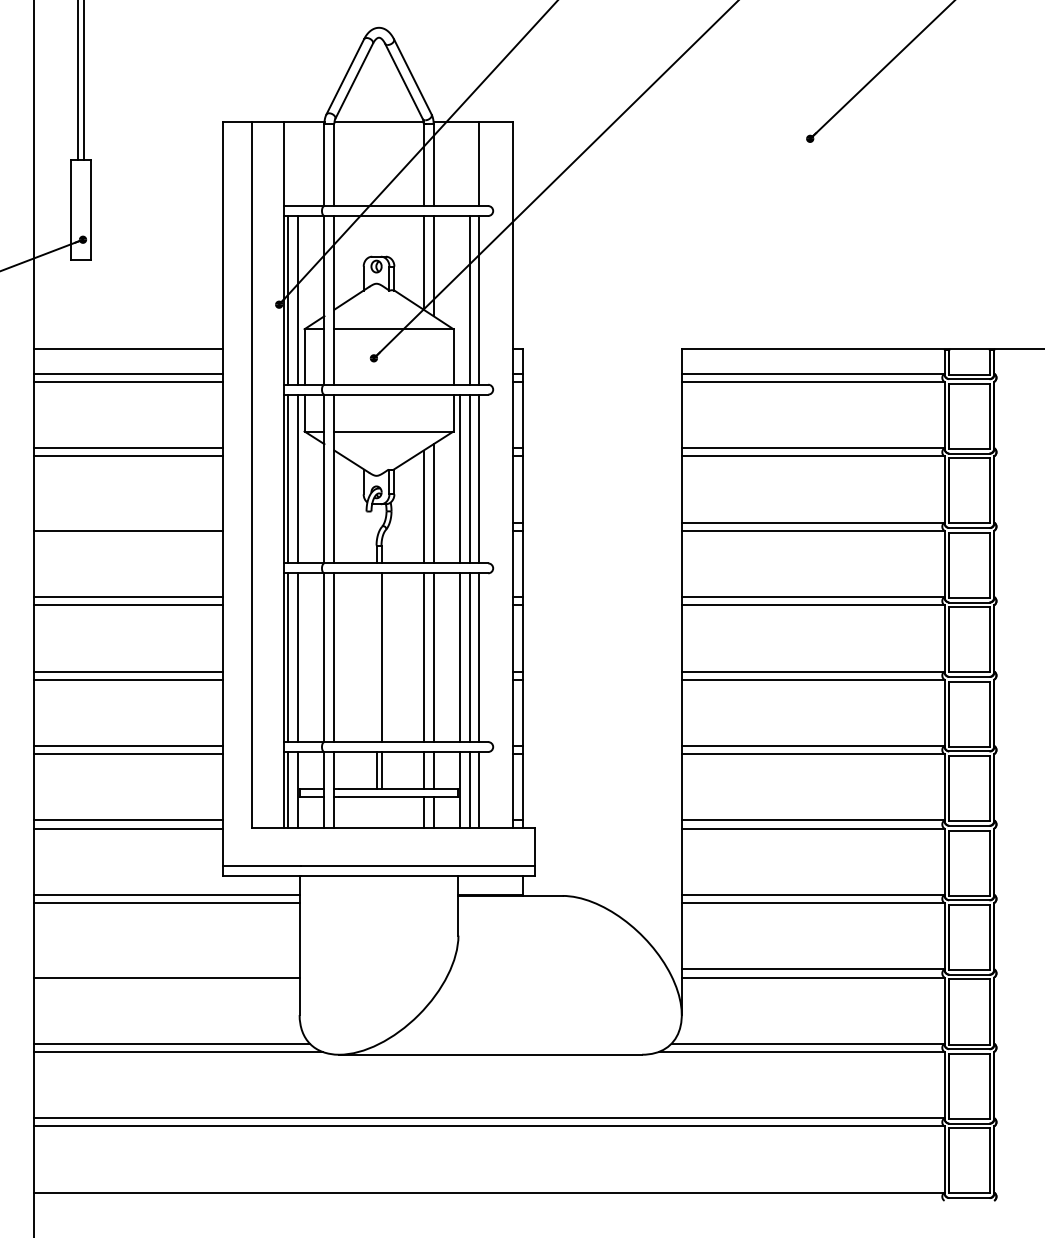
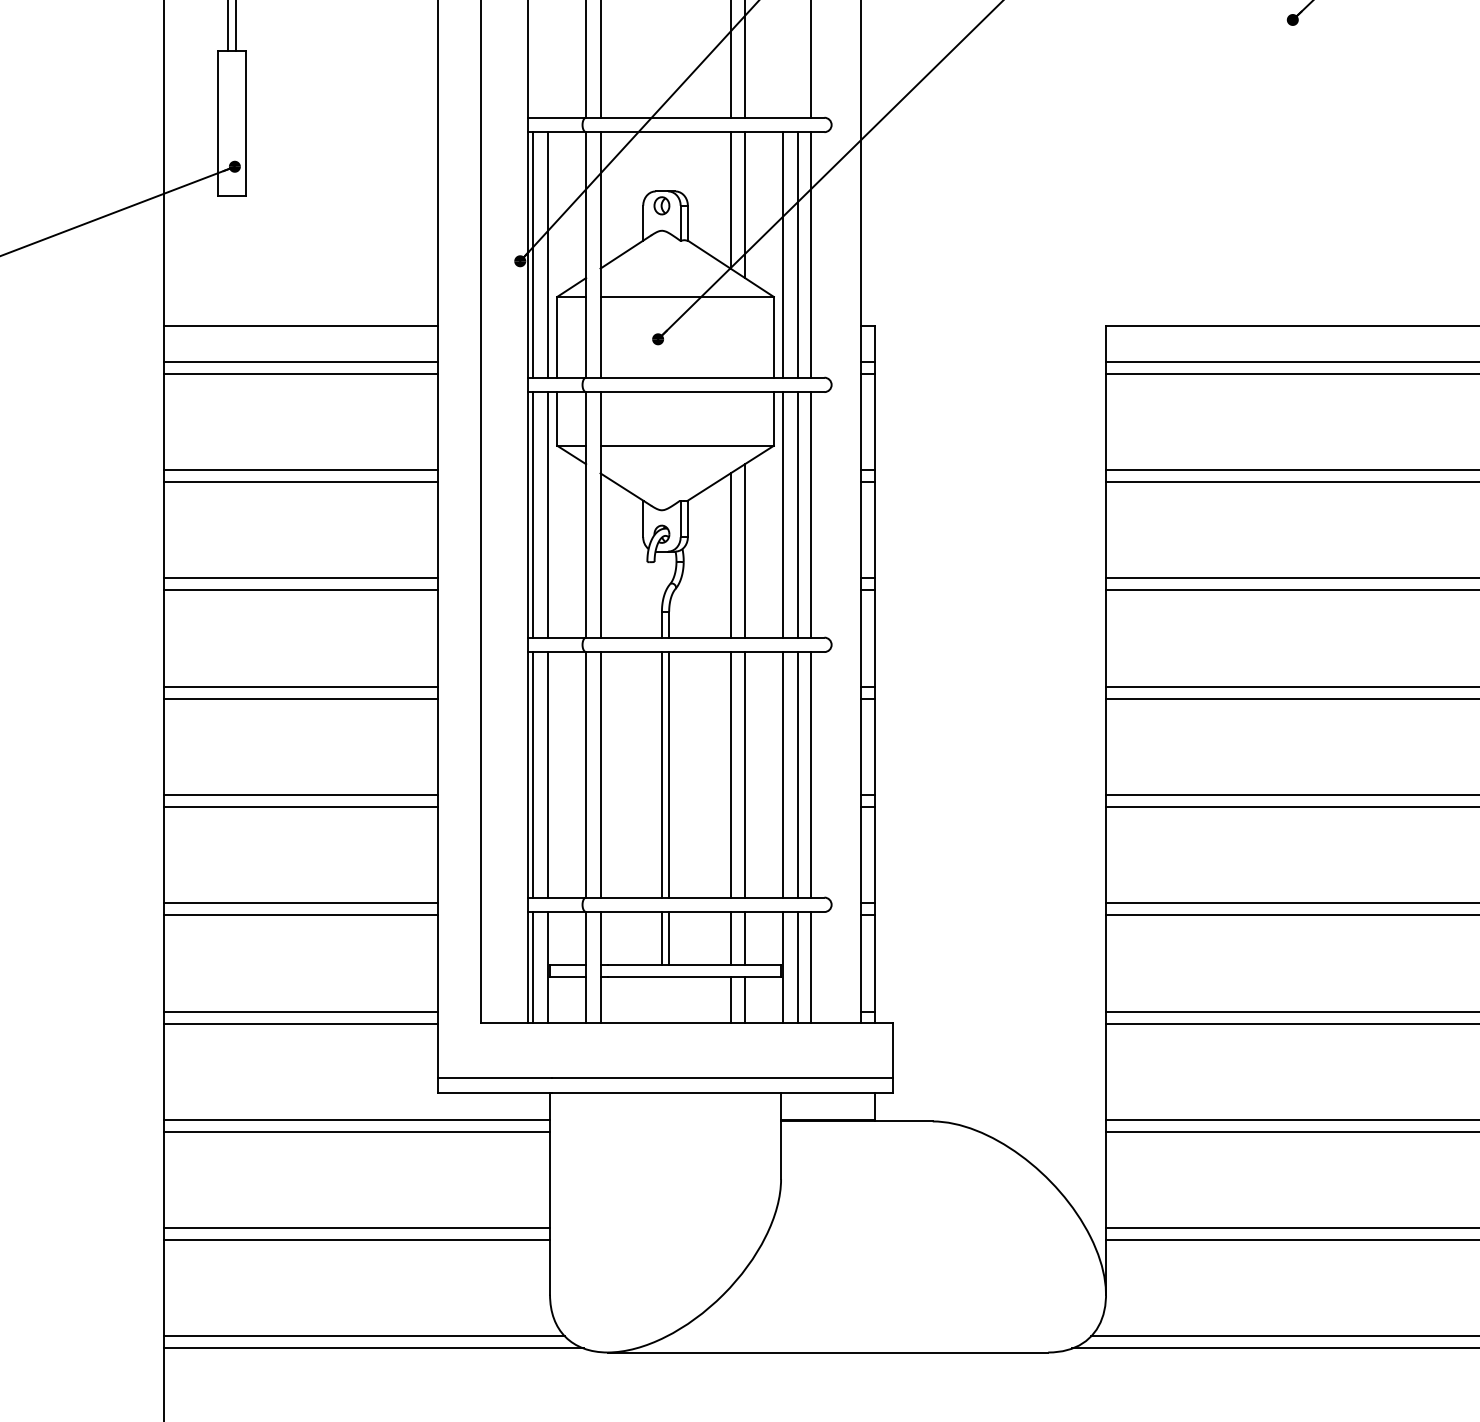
line: (460, 299) -> (784, 253), added
line: (128, 522) -> (301, 578), added
line: (376, 657) -> (661, 774), added
line: (166, 969) -> (356, 1228), added

